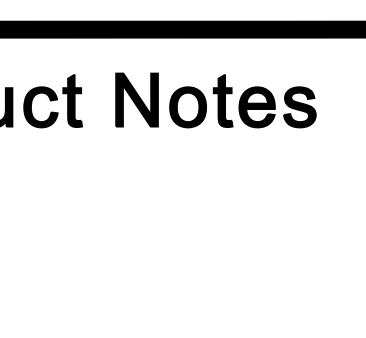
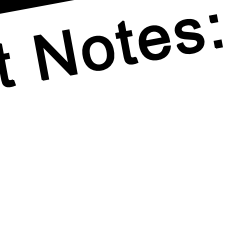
part: (332, 96) -> (214, 22), added

